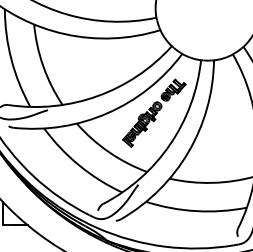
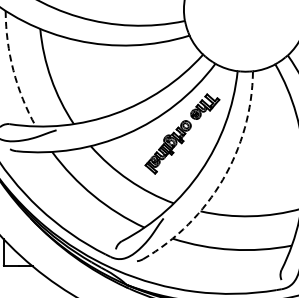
arc: (11, 59) -> (13, 70), solid -> dashed
arc: (188, 151) -> (222, 179), solid -> dashed

